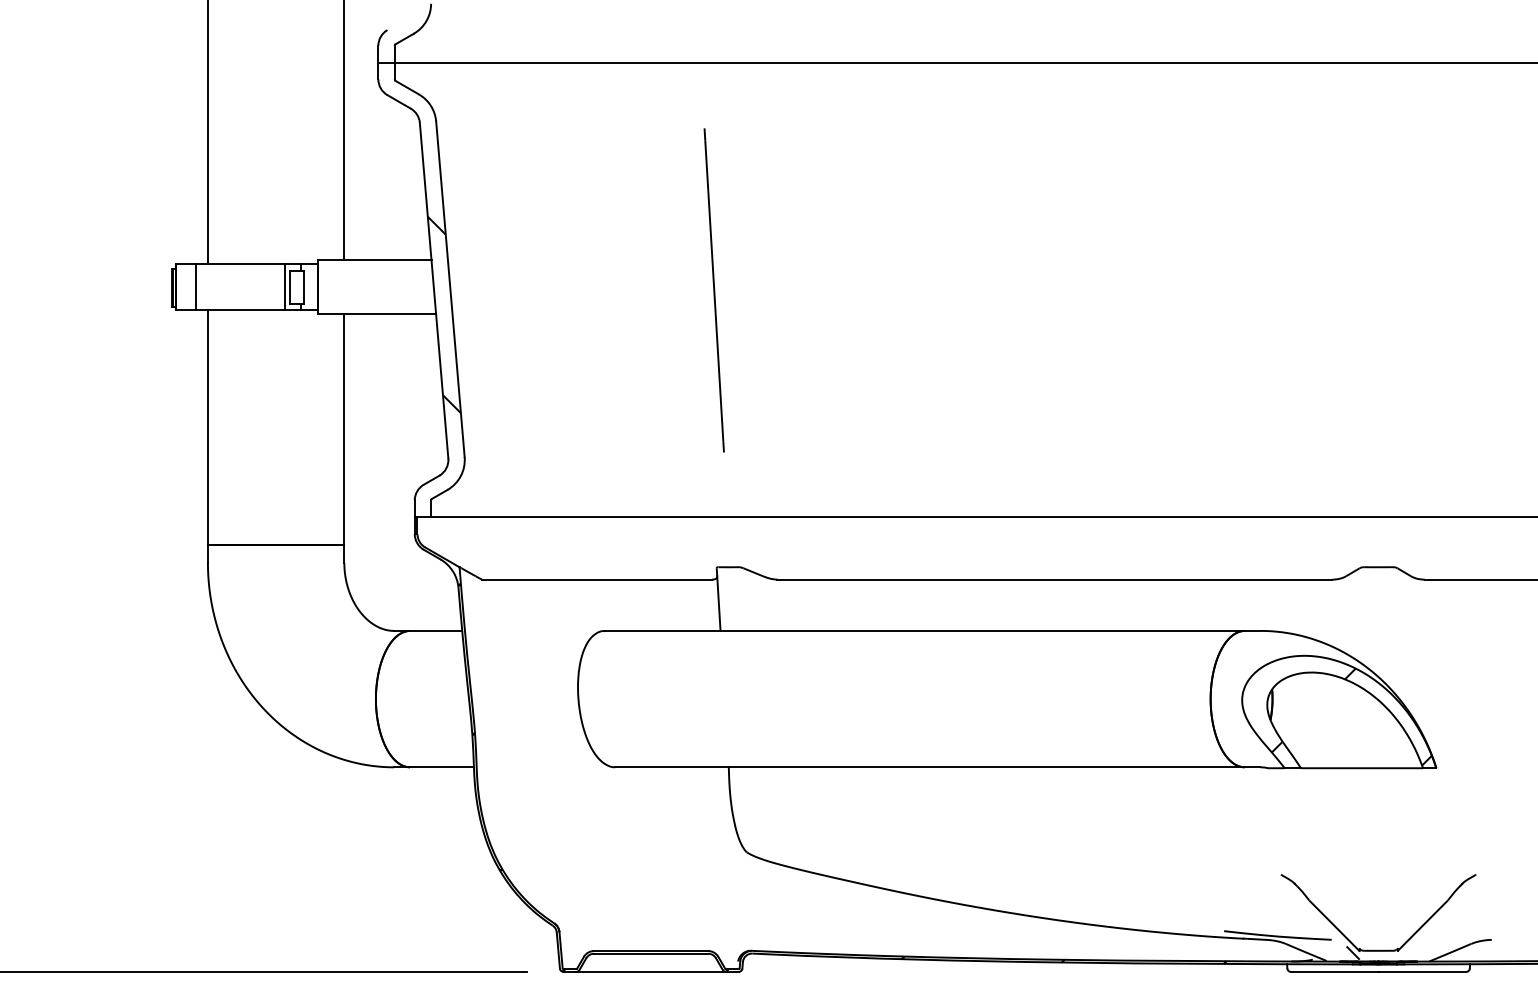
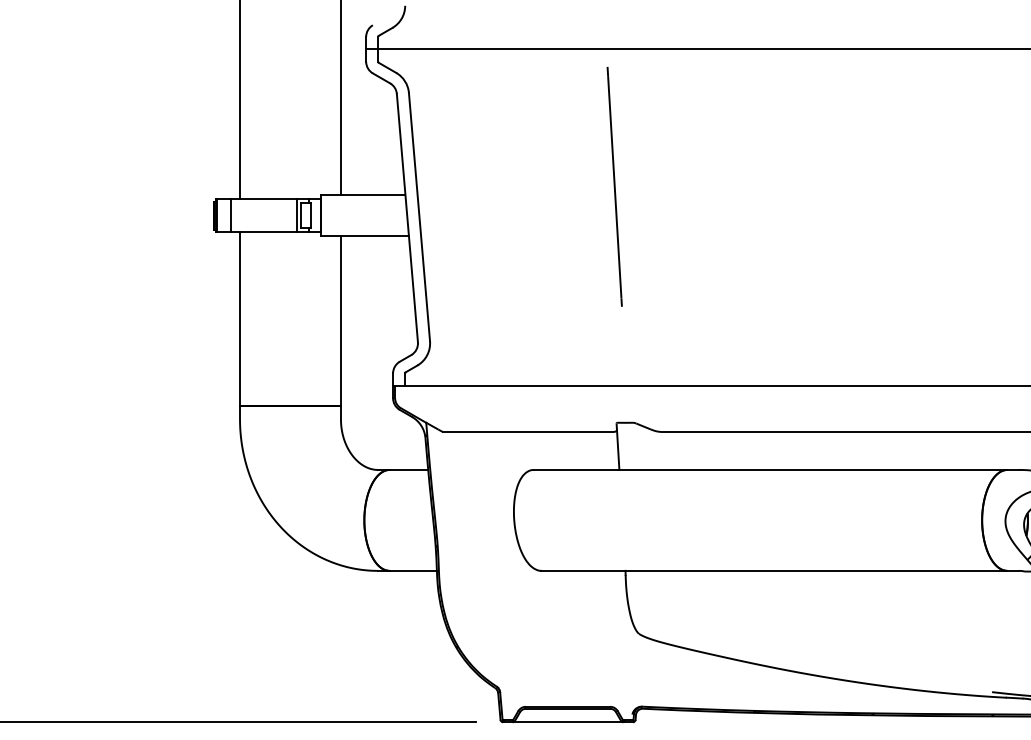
line: (713, 290) -> (614, 186), moved
hatch: (443, 314) -> (414, 235), removed

